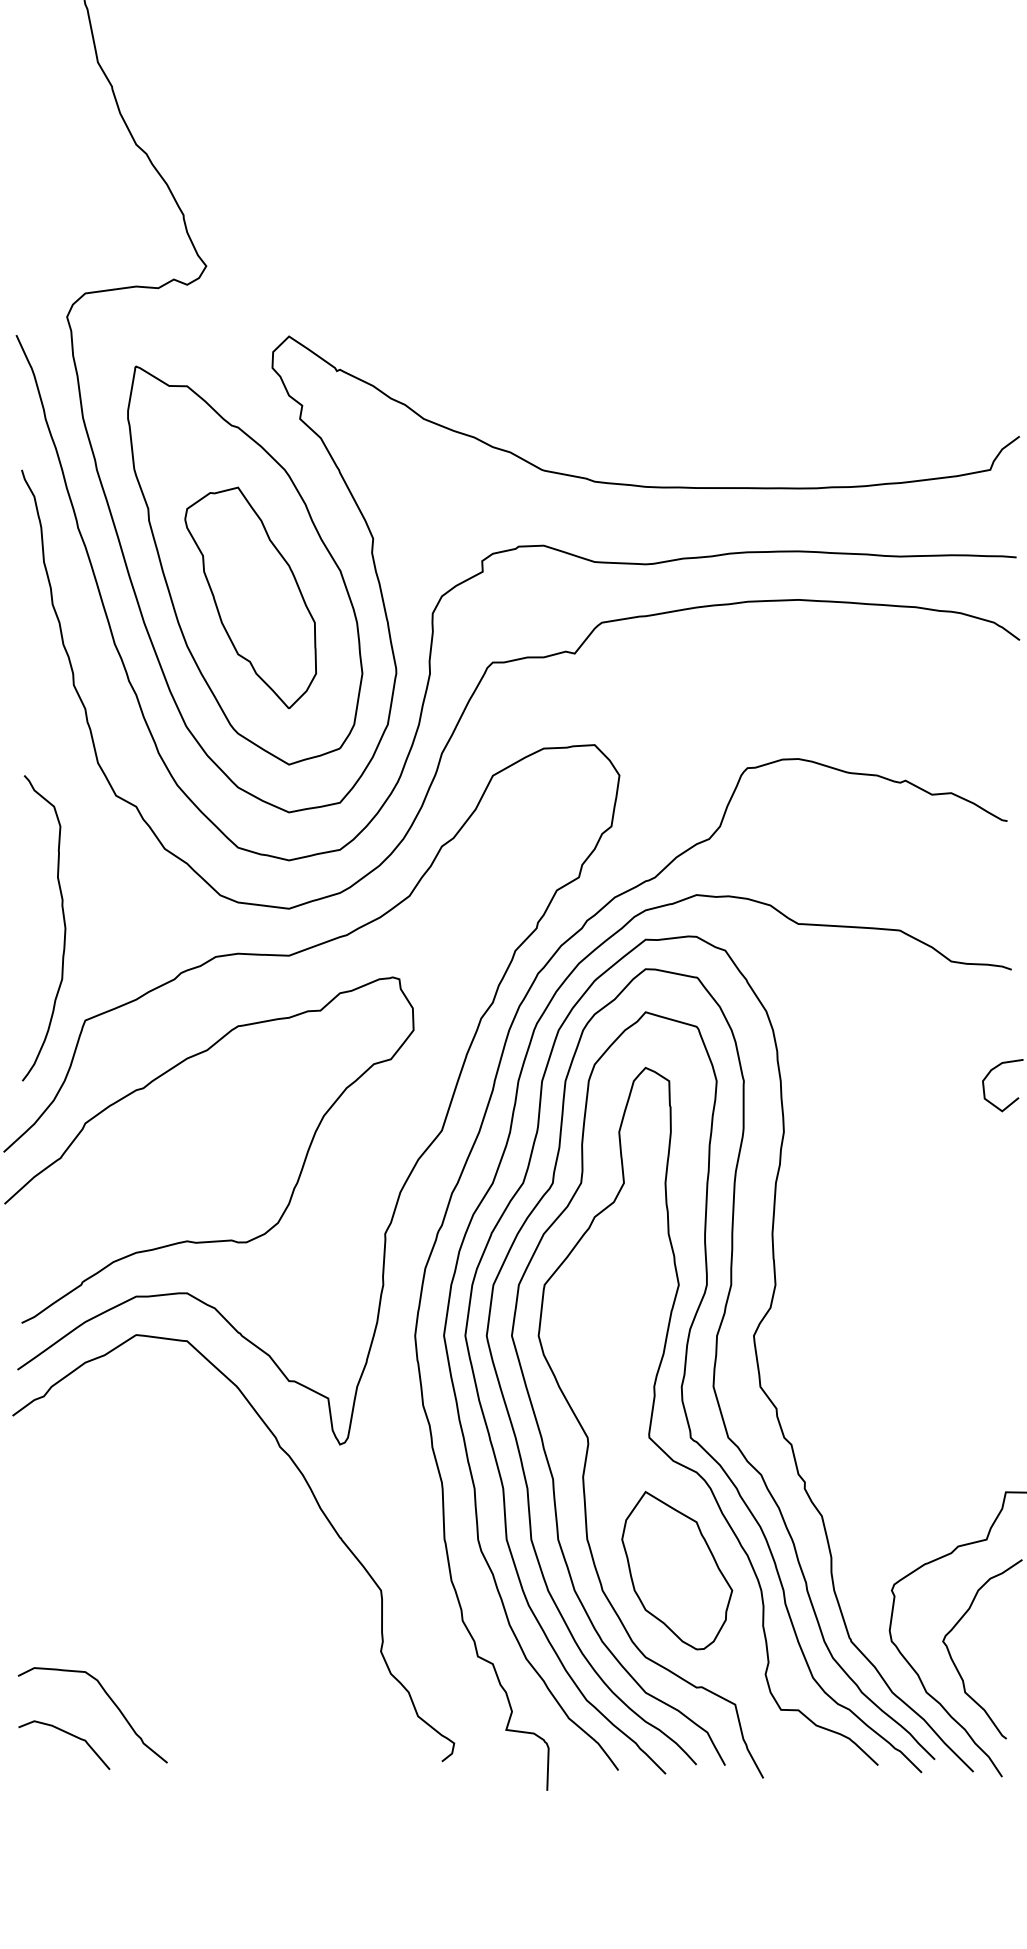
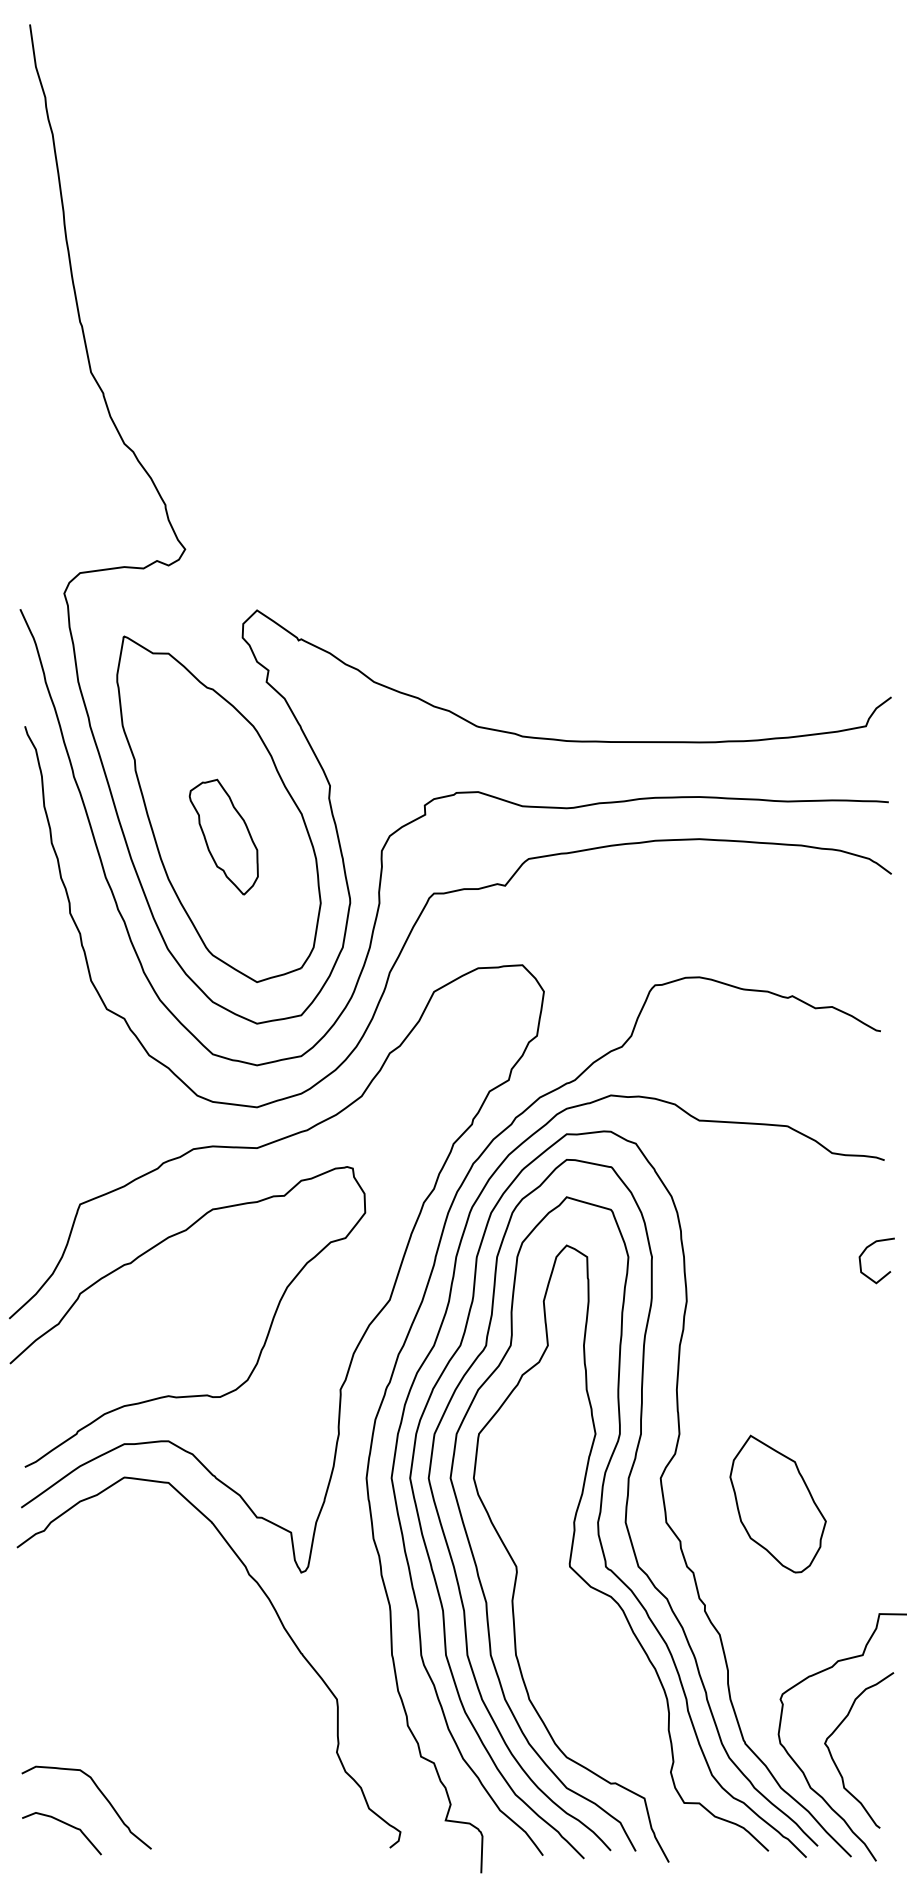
part: (250, 596) -> (223, 836), size x0.6
curve: (63, 927) -> (61, 1123), removed
part: (676, 1569) -> (777, 1503), moved

